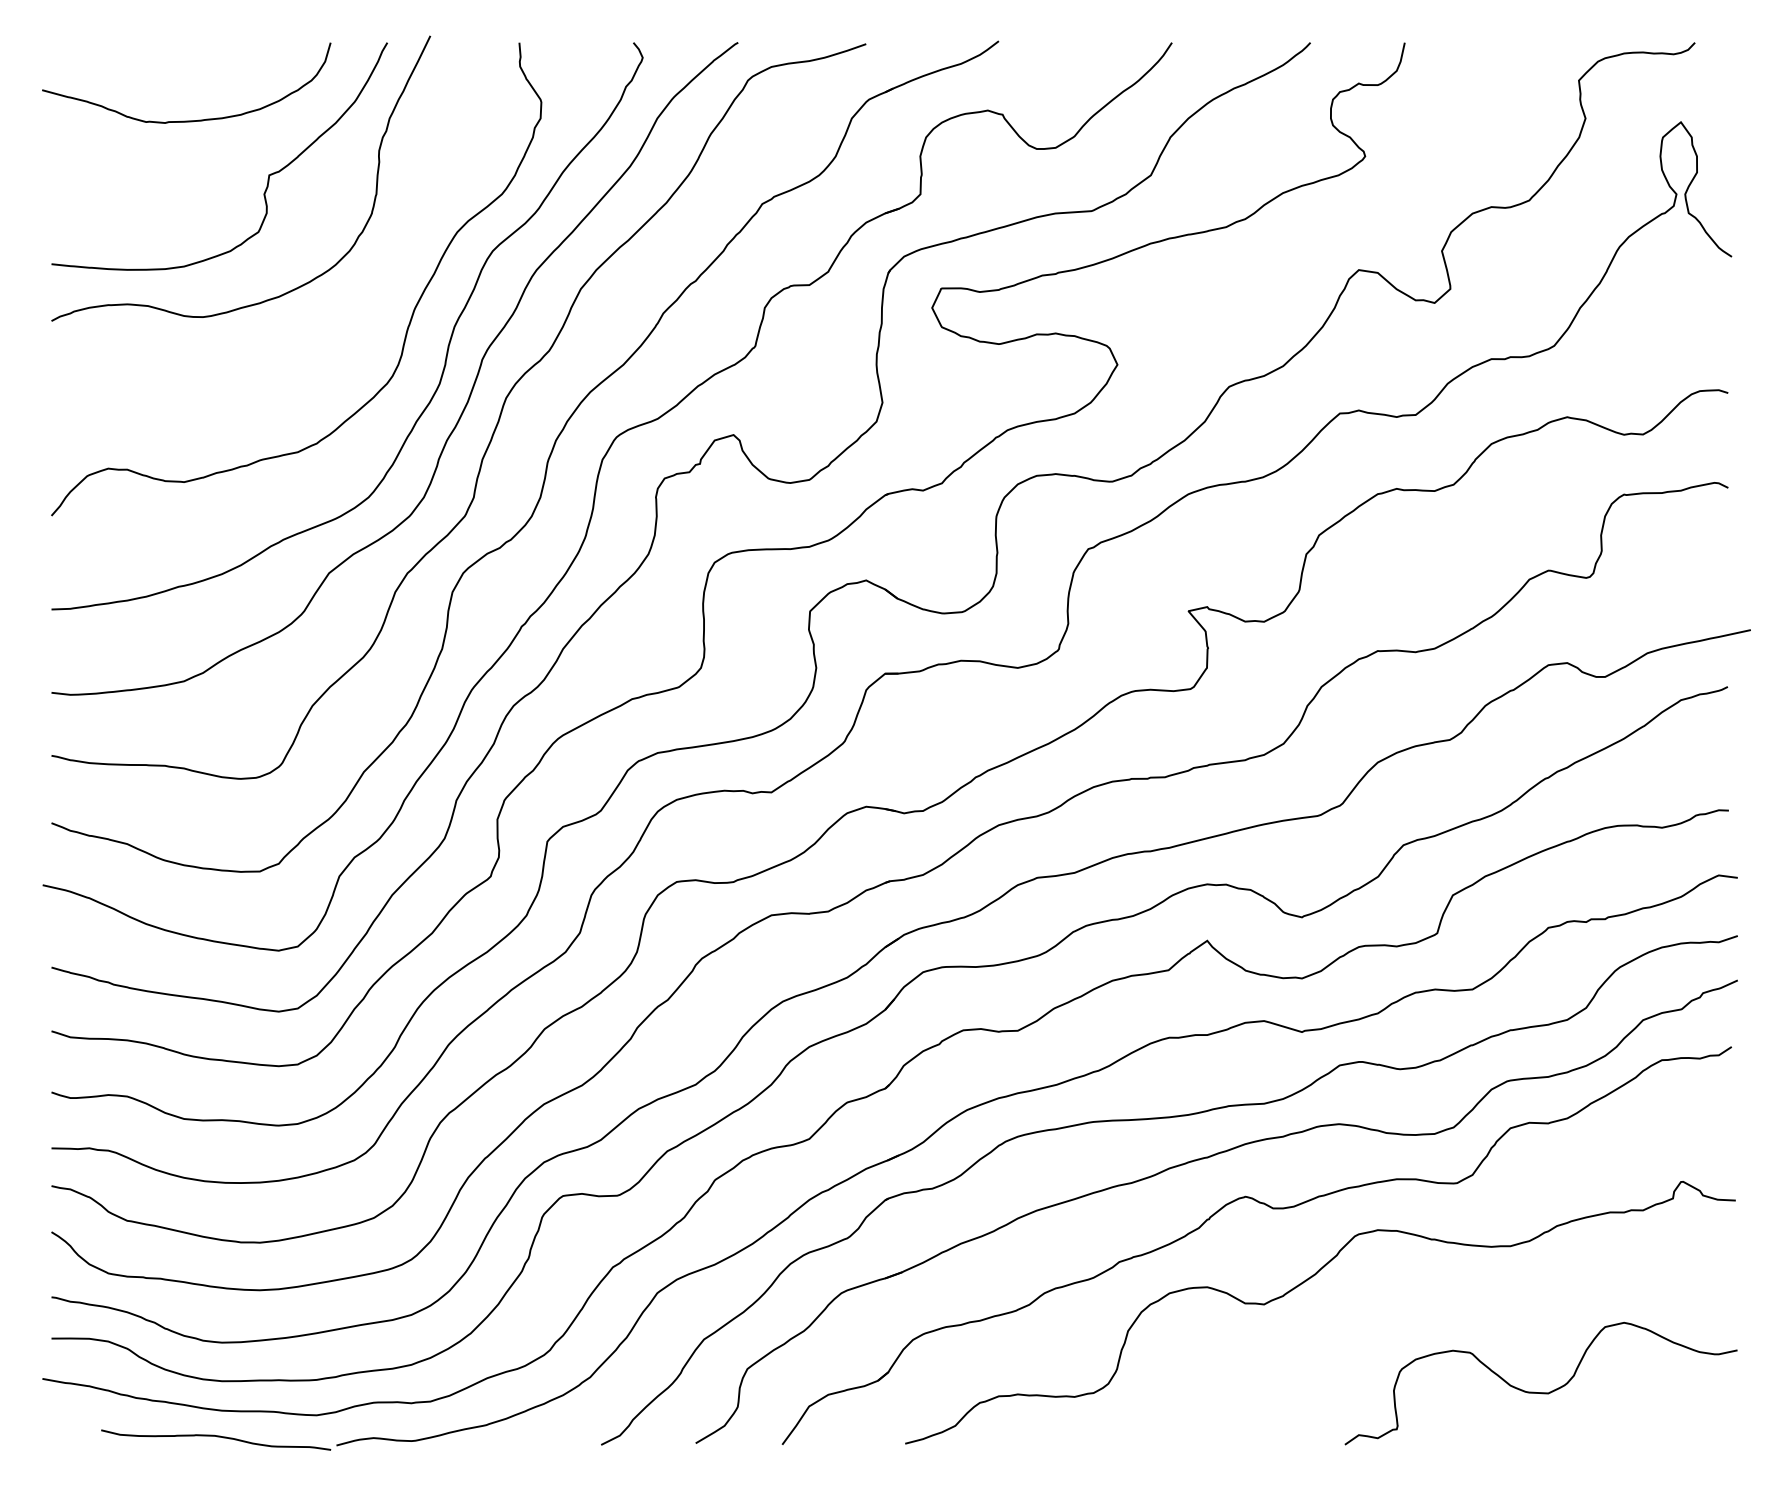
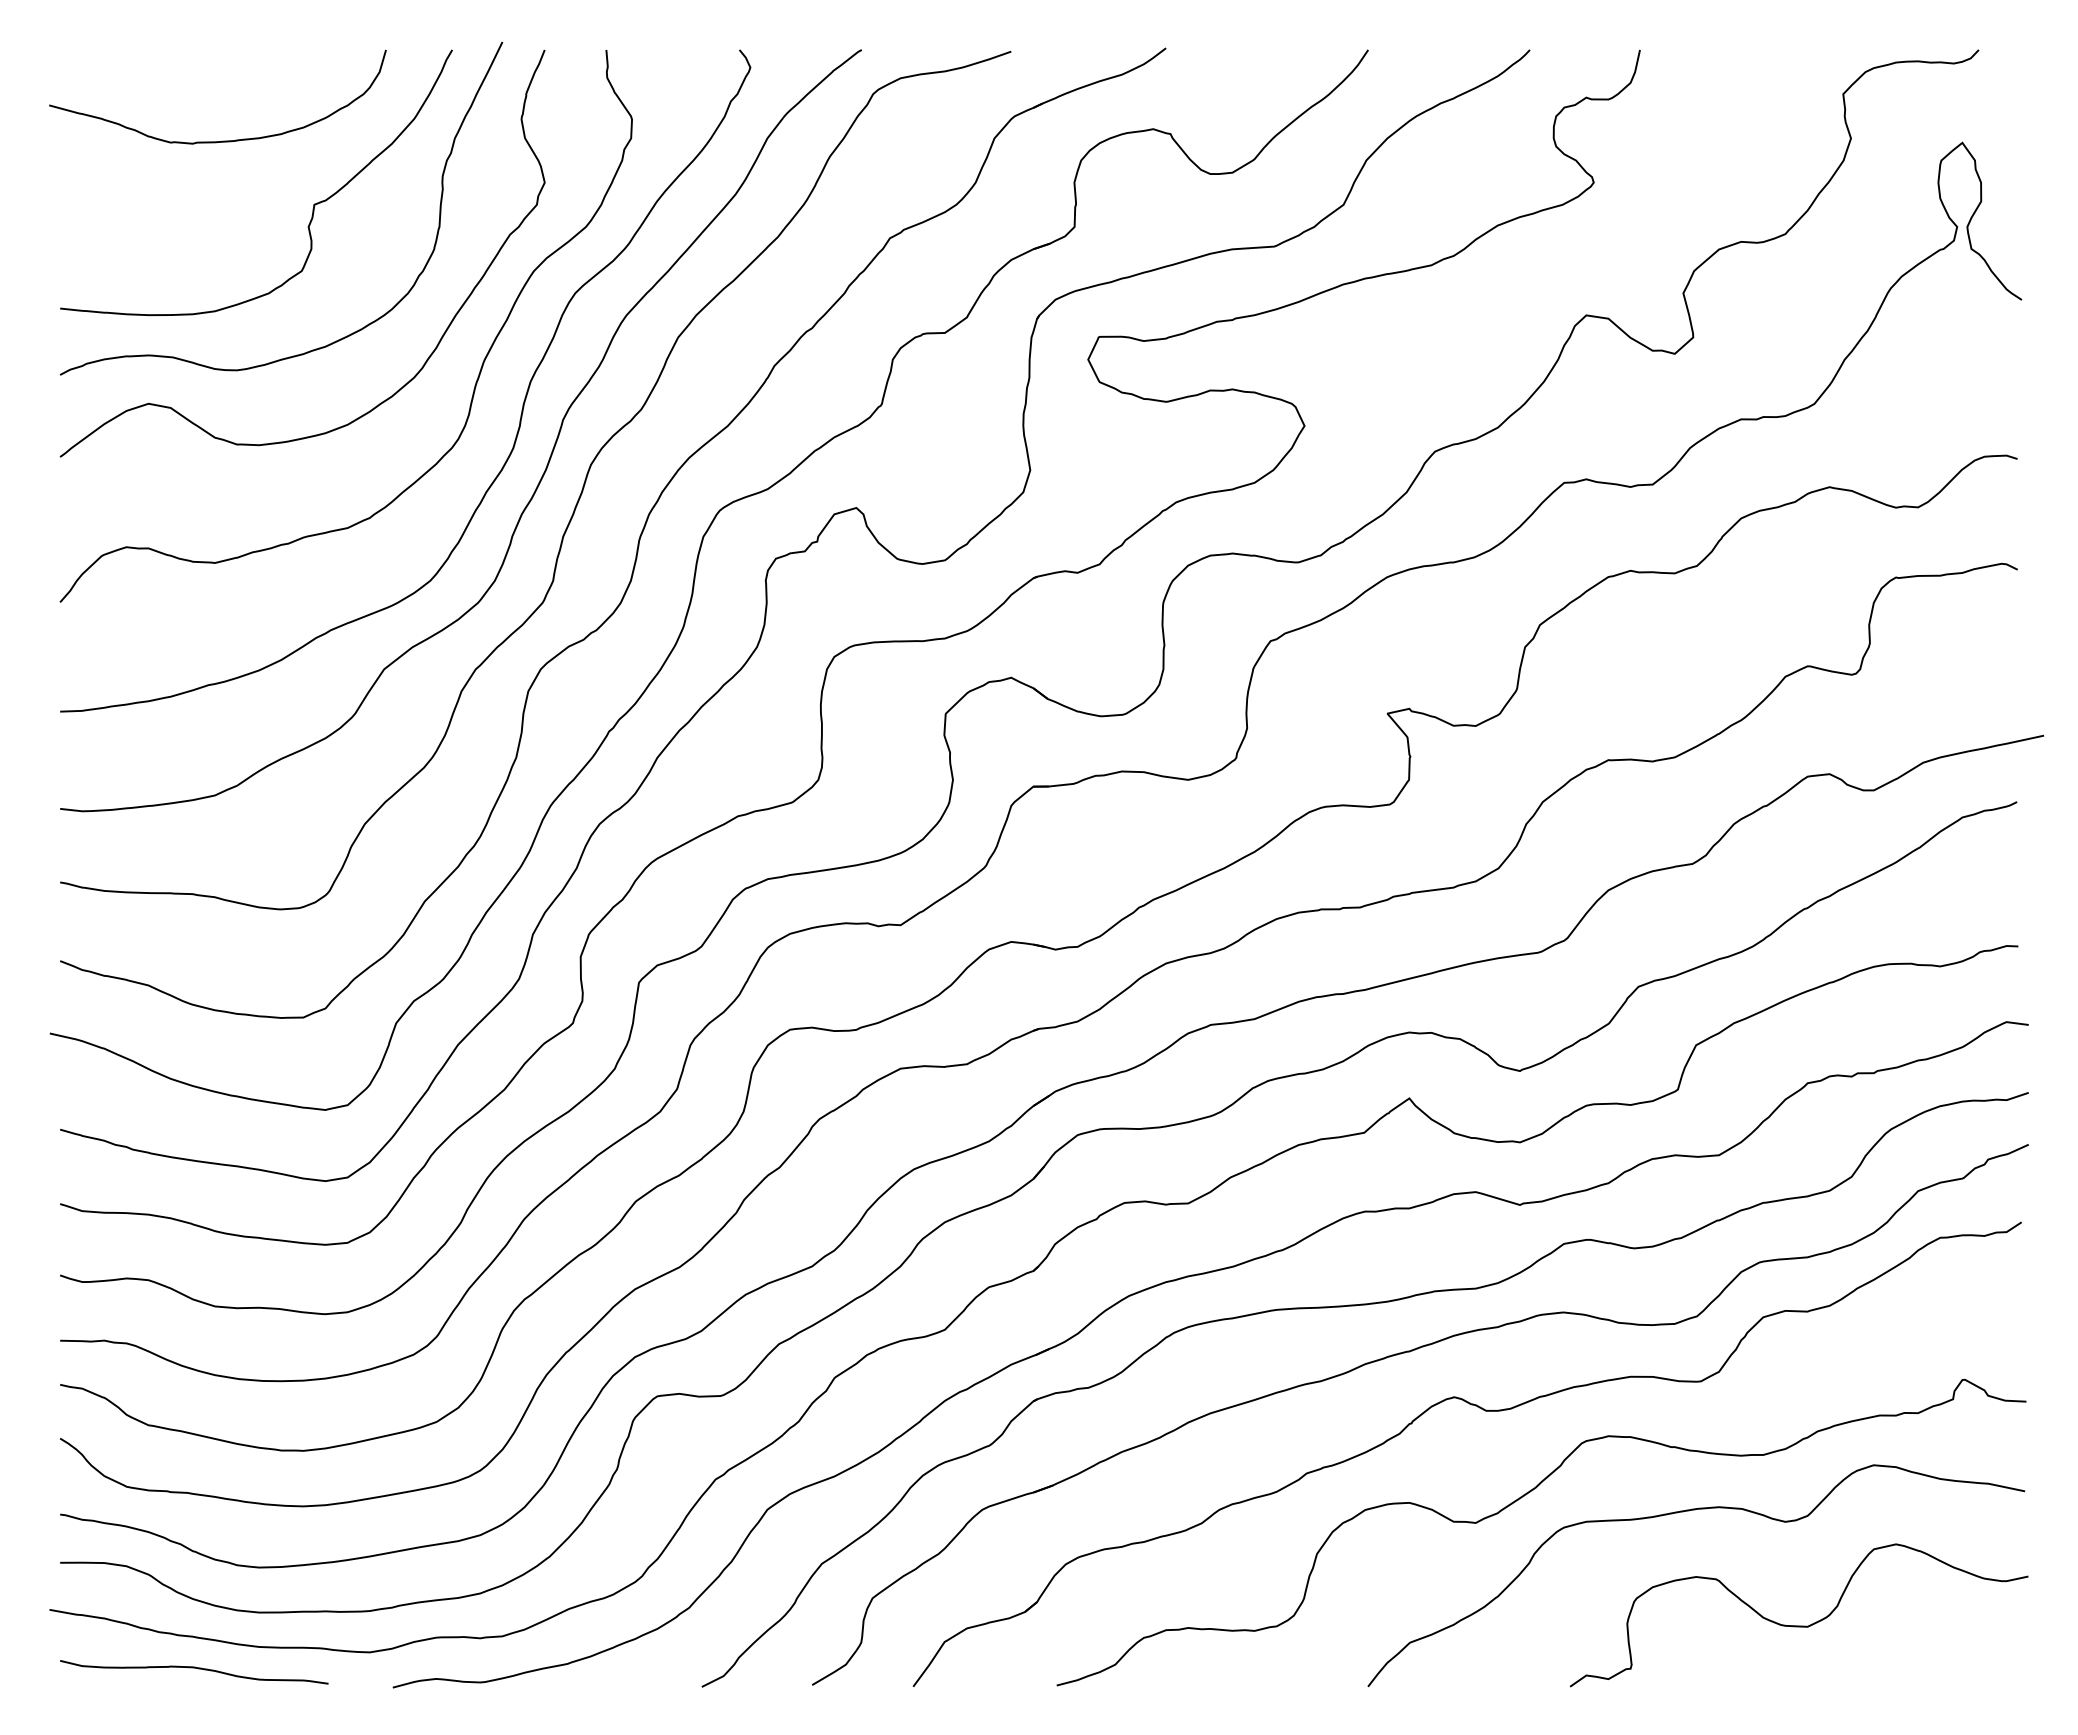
curve: (379, 286) -> (442, 334), added
curve: (1442, 1295) -> (1683, 1512), added
curve: (216, 1436) -> (194, 1668), moved

